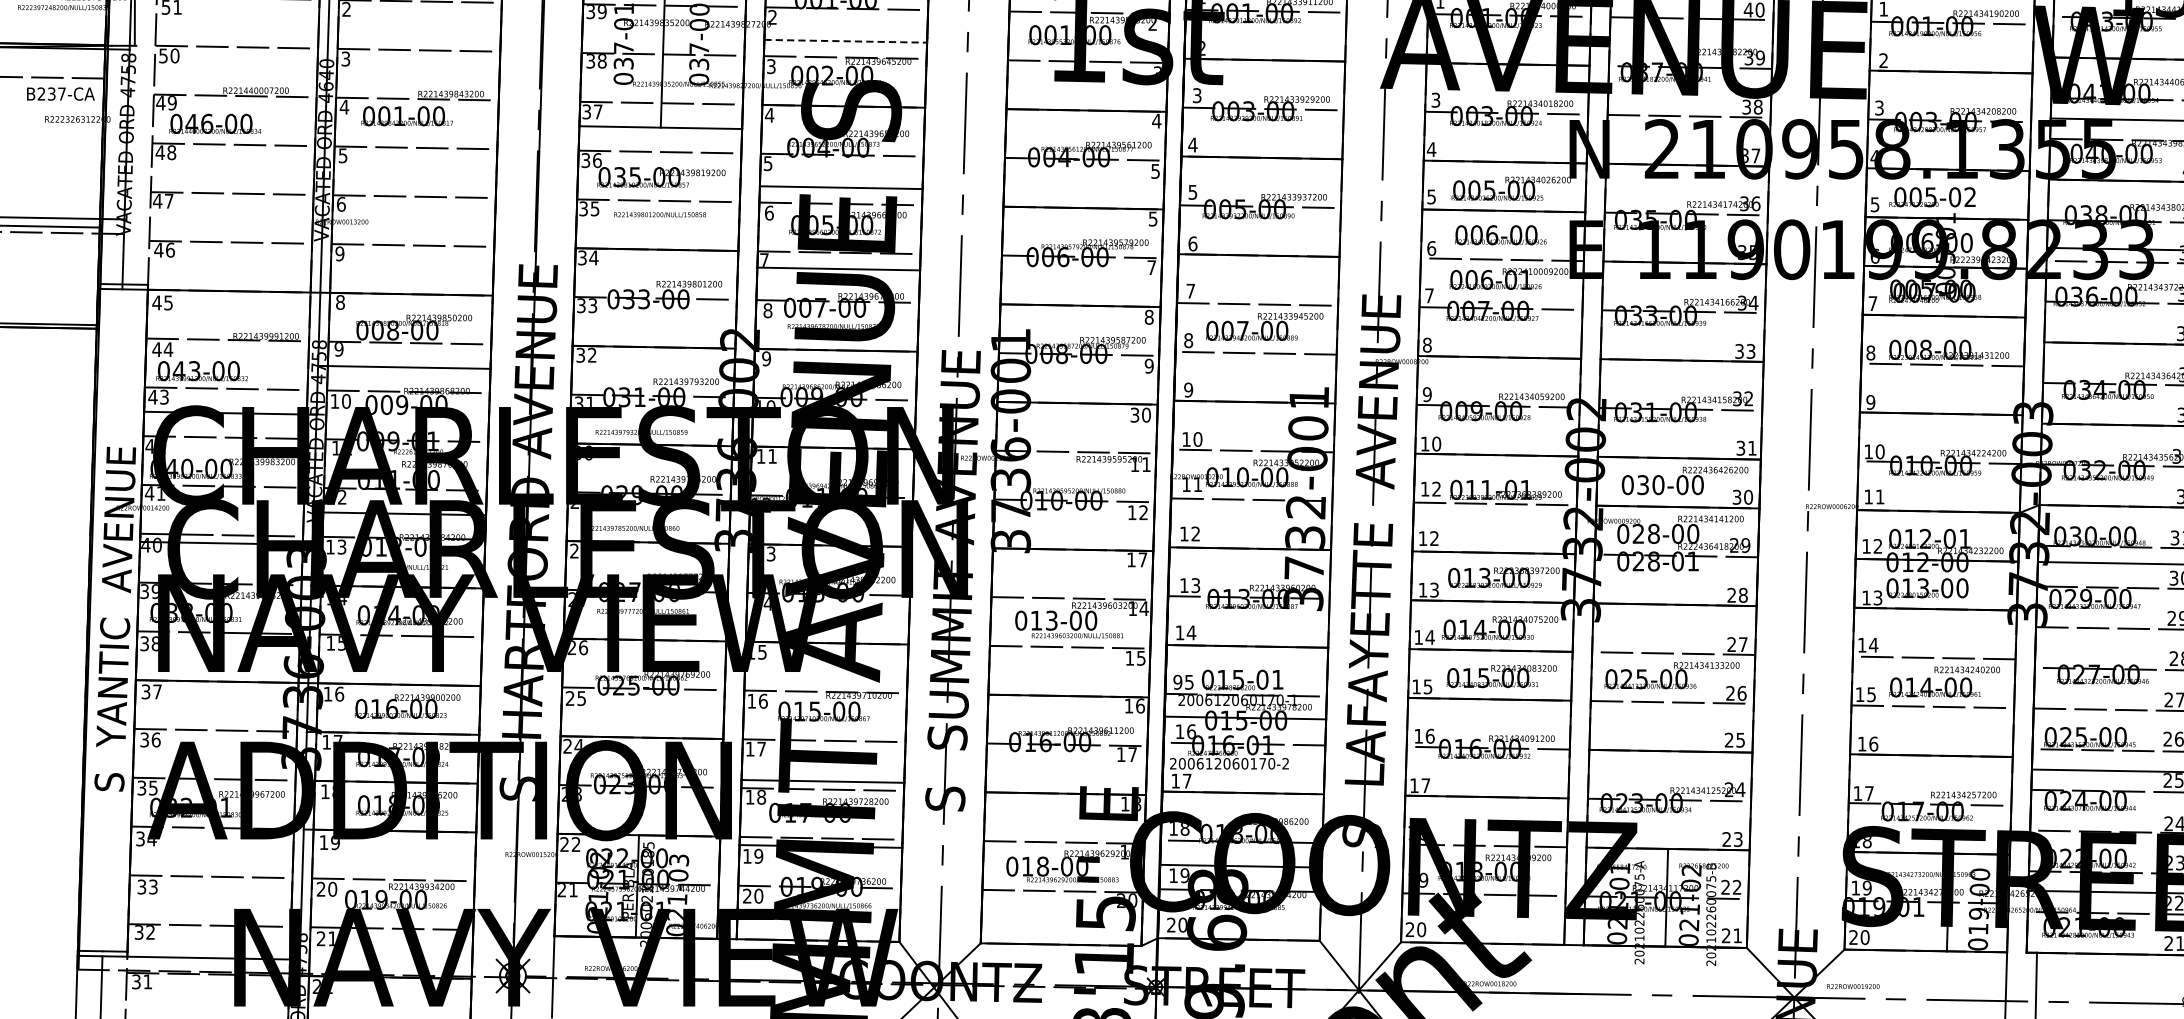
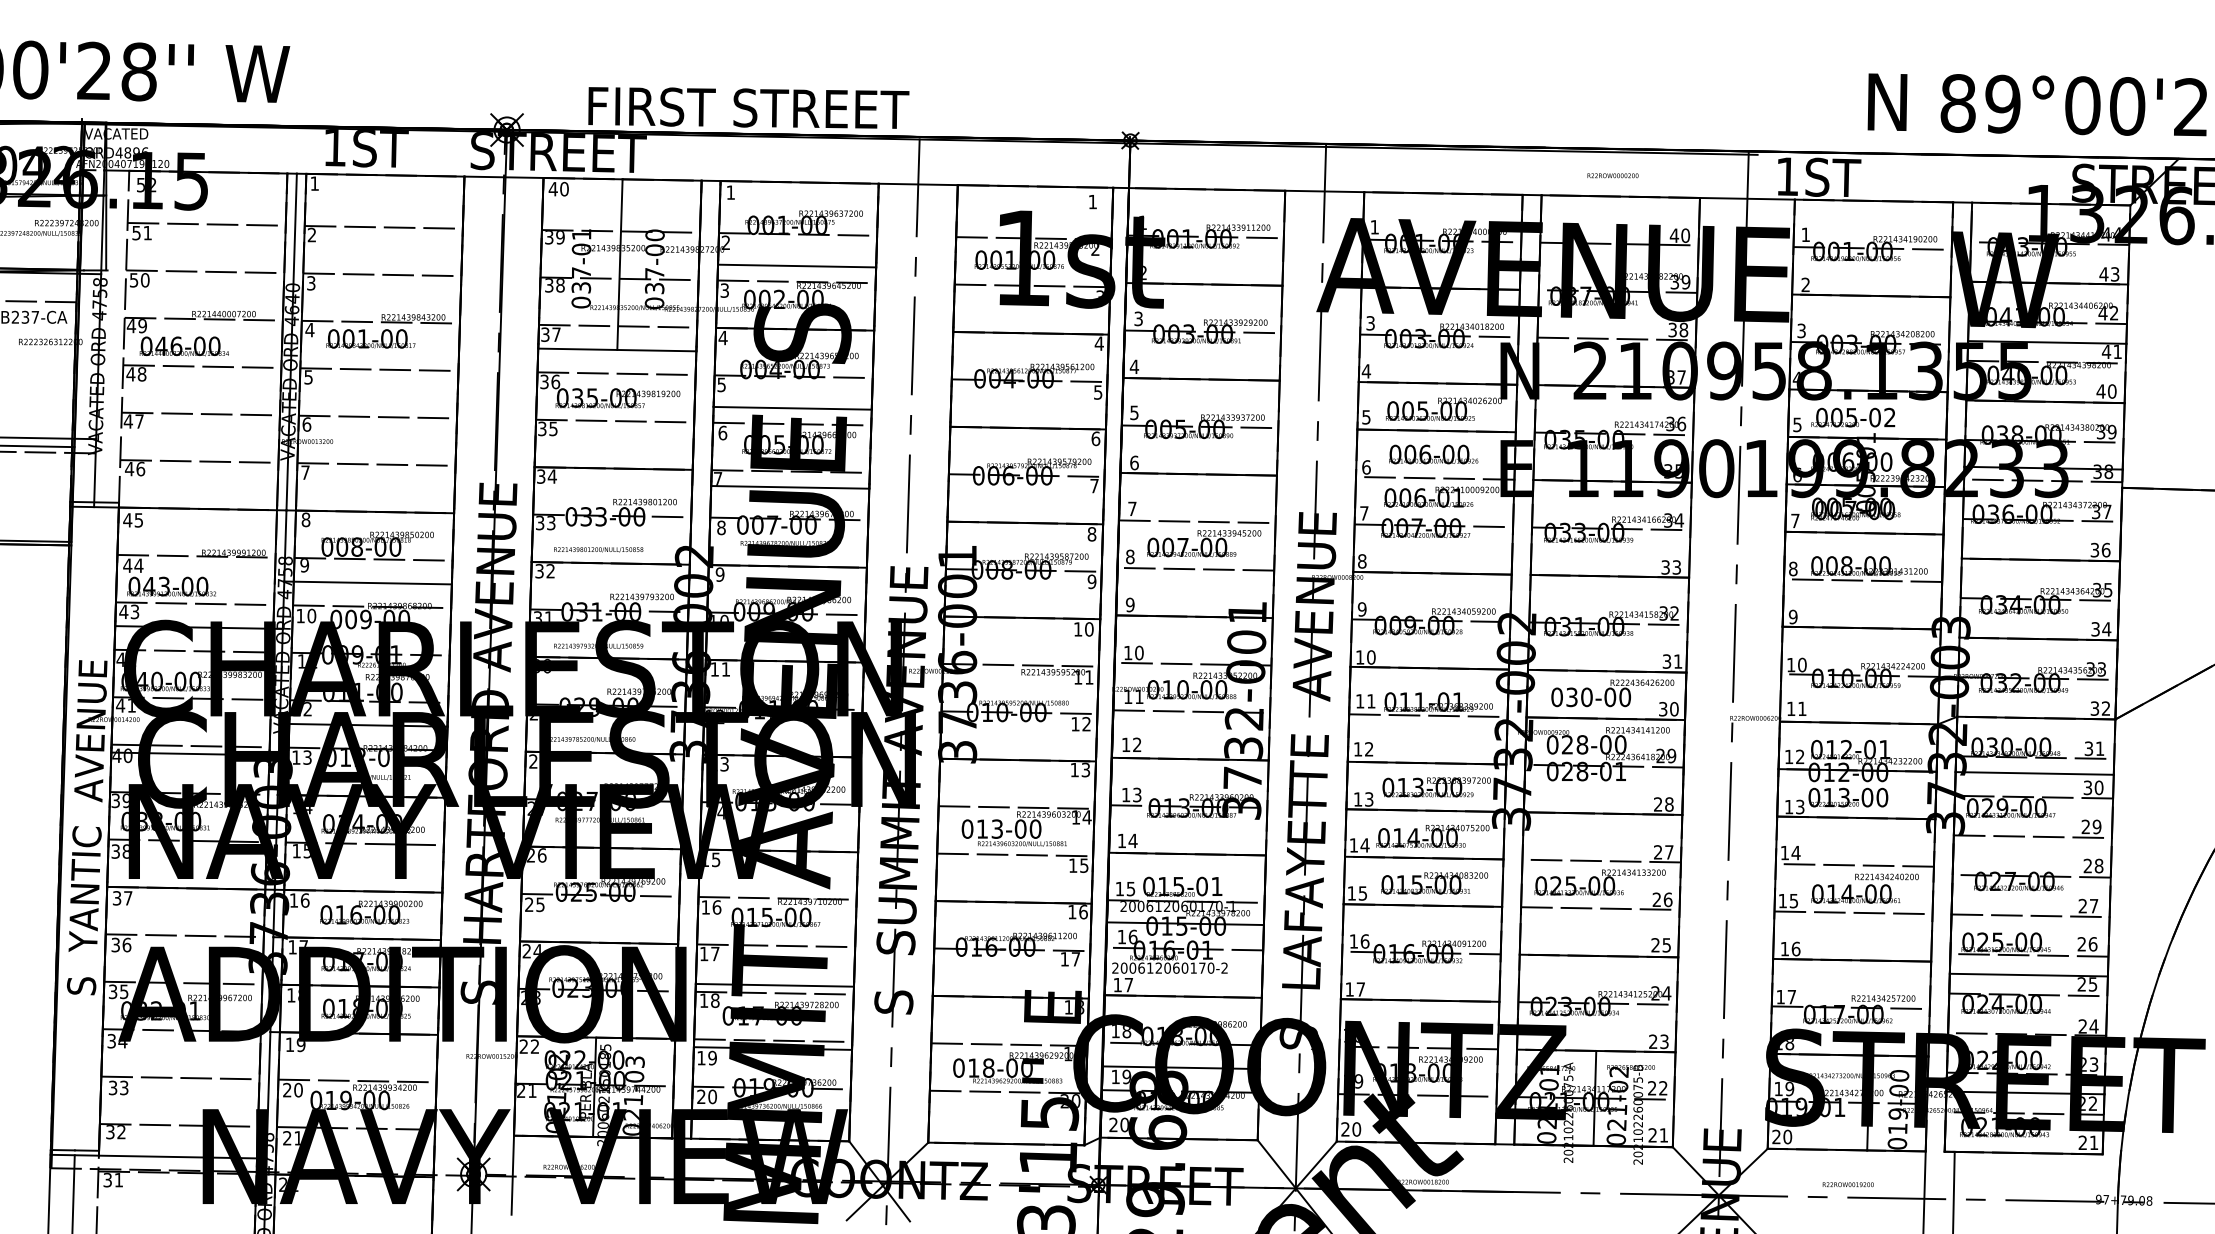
line: (846, 41) -> (797, 266), dashed -> solid
text: (659, 214) -> (598, 549), moved
text: (1152, 218) -> (1095, 438), 5 -> 6
text: (339, 253) -> (305, 472), 9 -> 7
text: (1135, 415) -> (1078, 629), 30 -> 10
text: (1436, 489) -> (1371, 701), 12 -> 11
text: (1142, 559) -> (1085, 769), 17 -> 13
text: (1177, 681) -> (1119, 888), 95 -> 15
text: (1852, 986) -> (1847, 1184), moved

